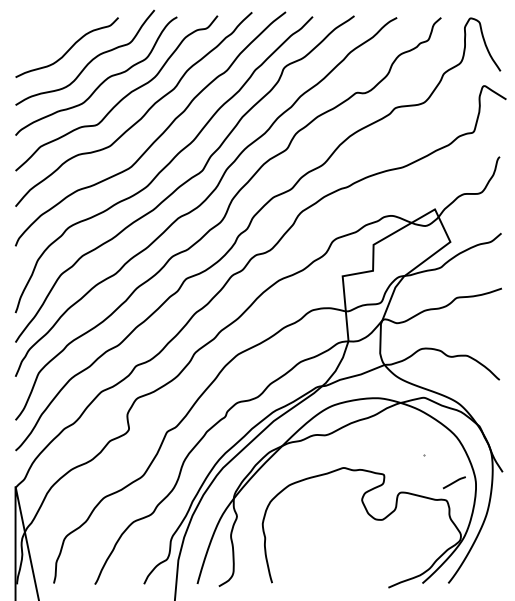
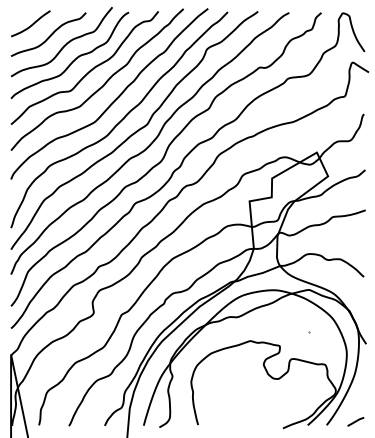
curve: (42, 34) -> (30, 25), added
line: (453, 482) -> (355, 421), moved

